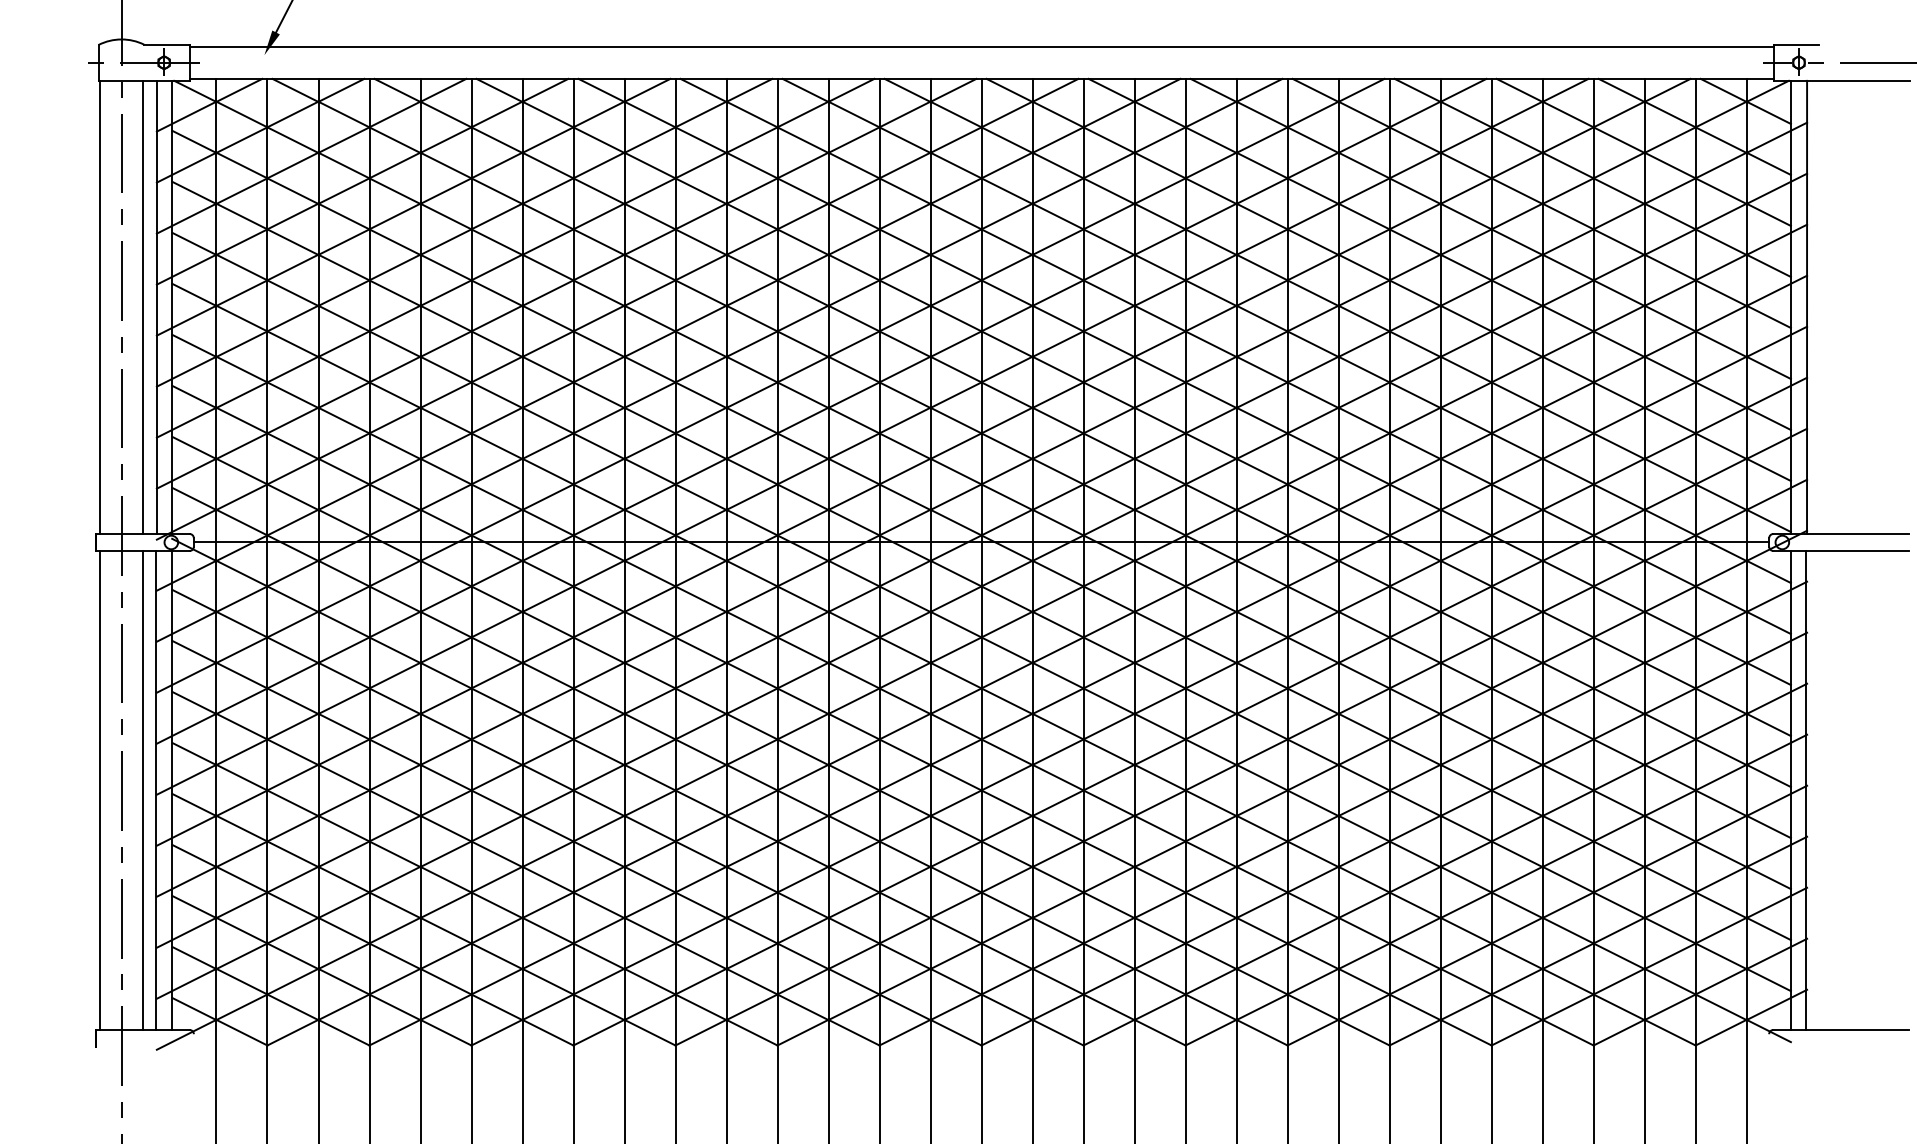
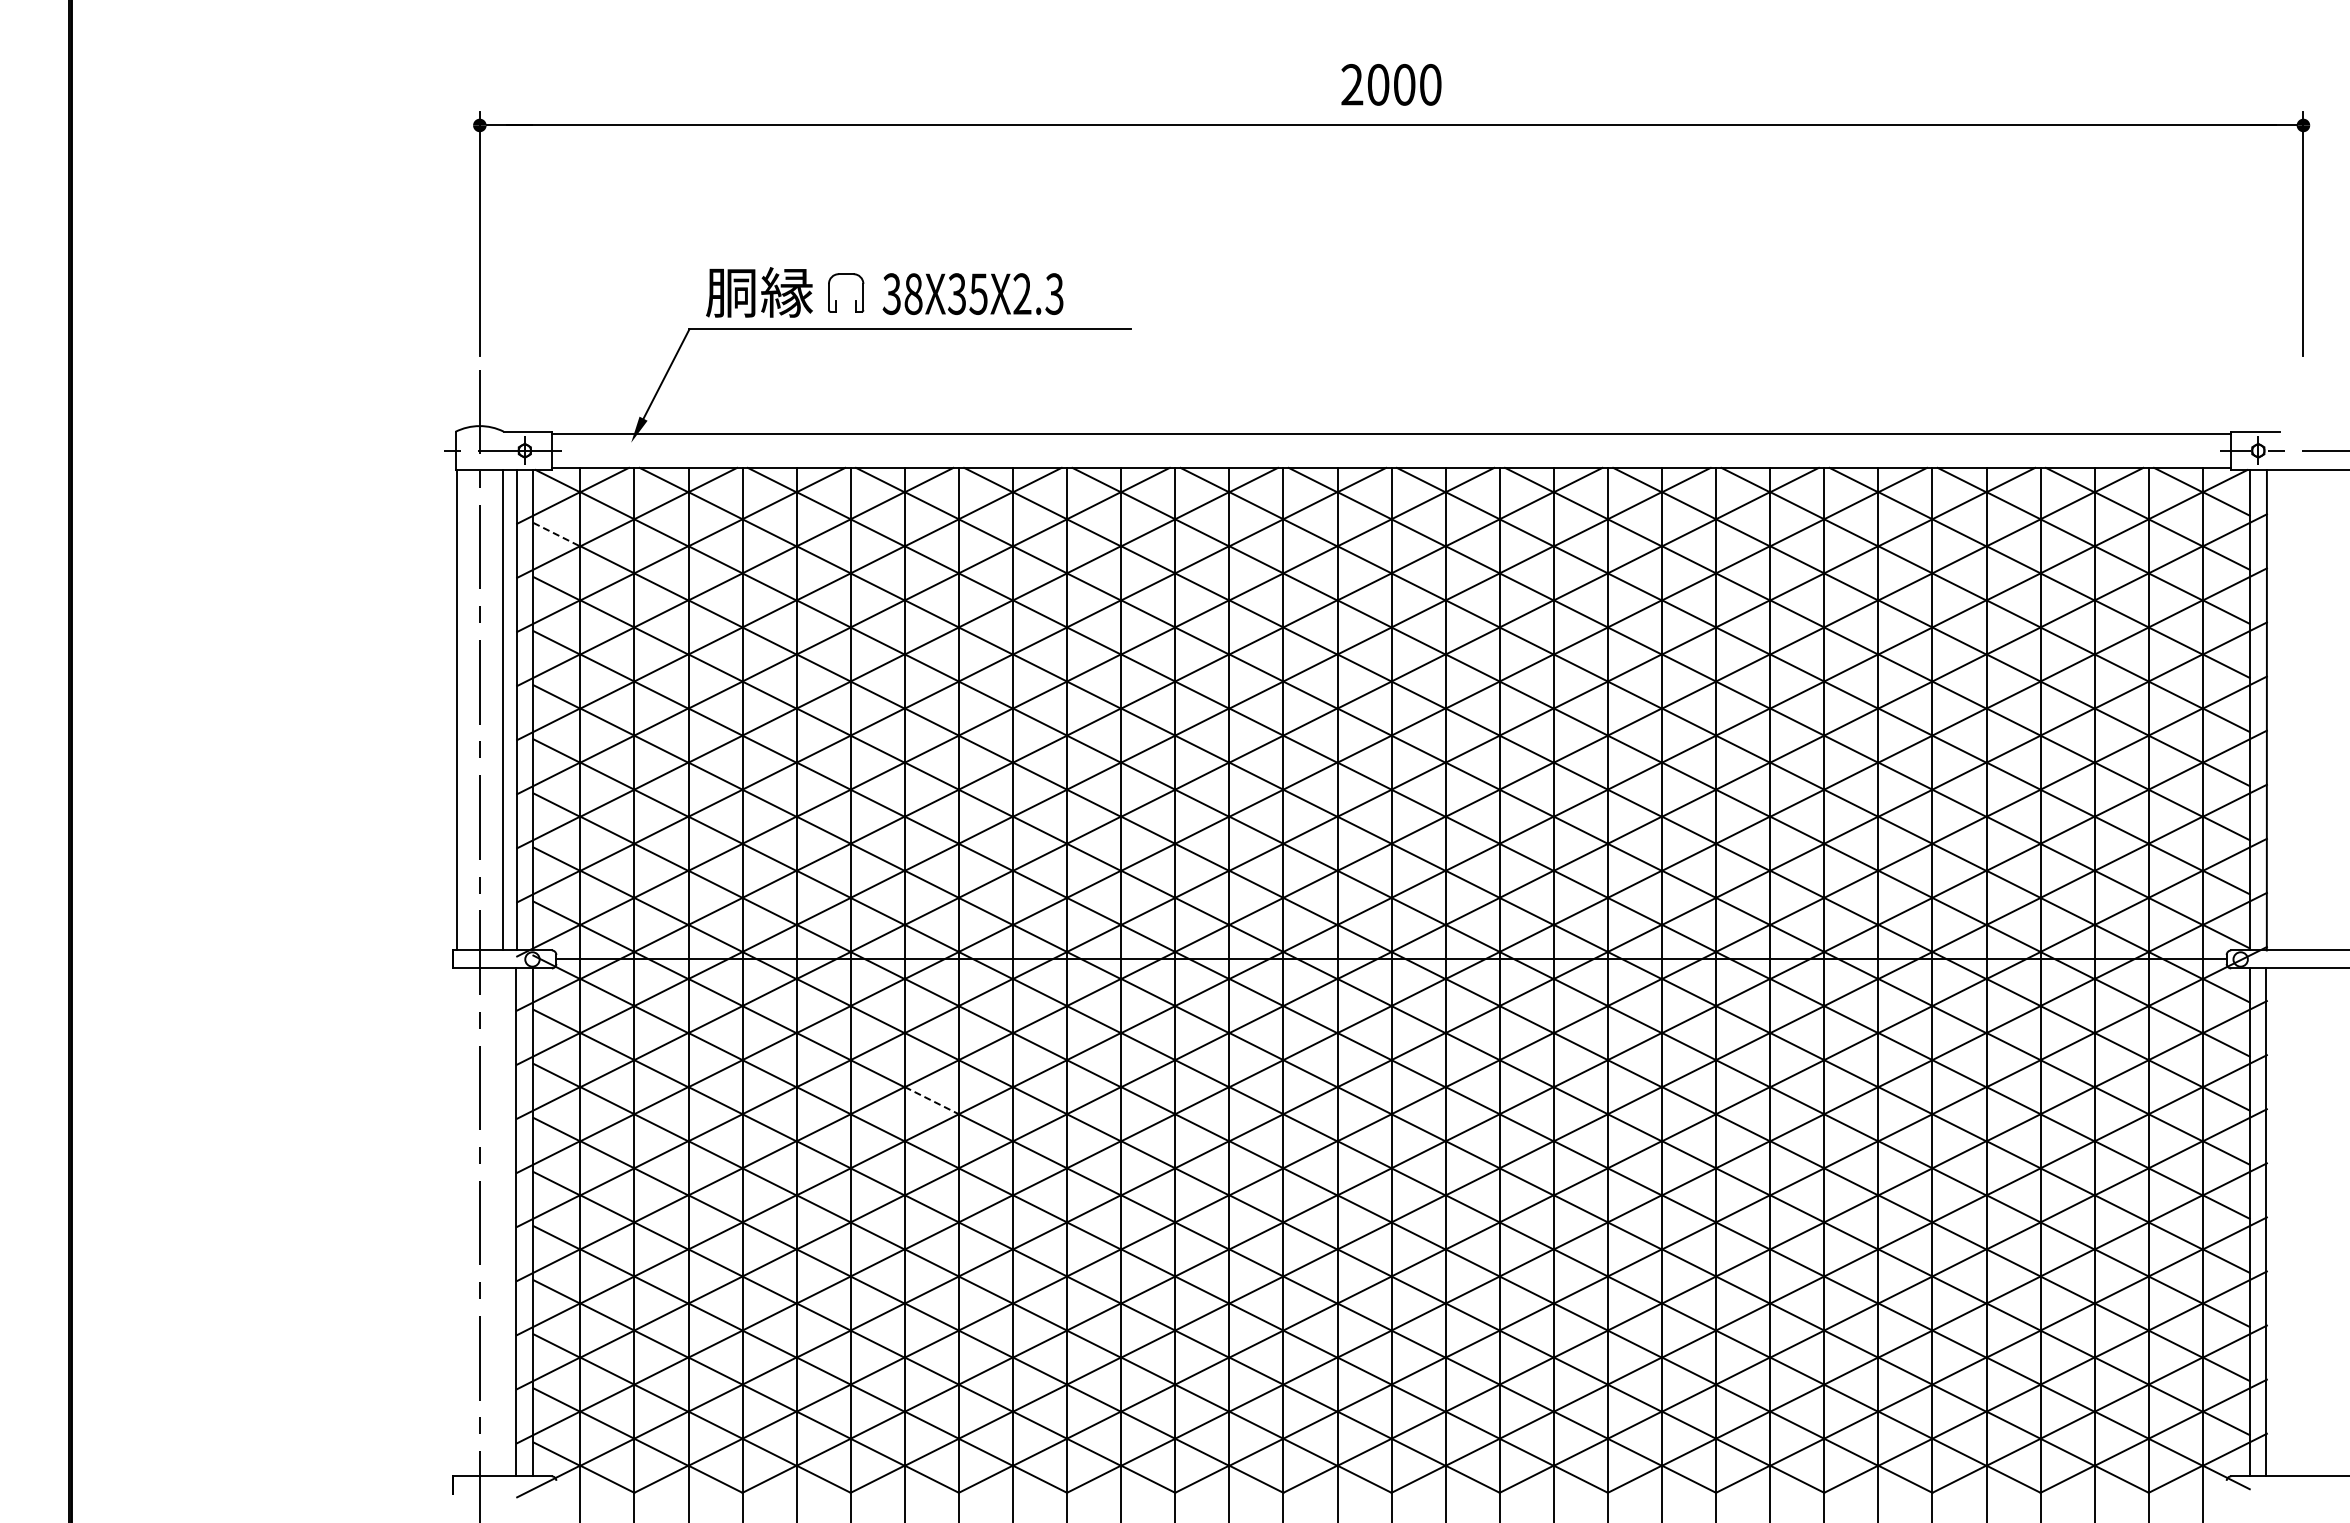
line: (194, 141) -> (557, 534), solid -> dashed
line: (548, 675) -> (932, 1100), solid -> dashed
line: (99, 790) -> (456, 1222), removed
line: (143, 790) -> (502, 1222), removed

